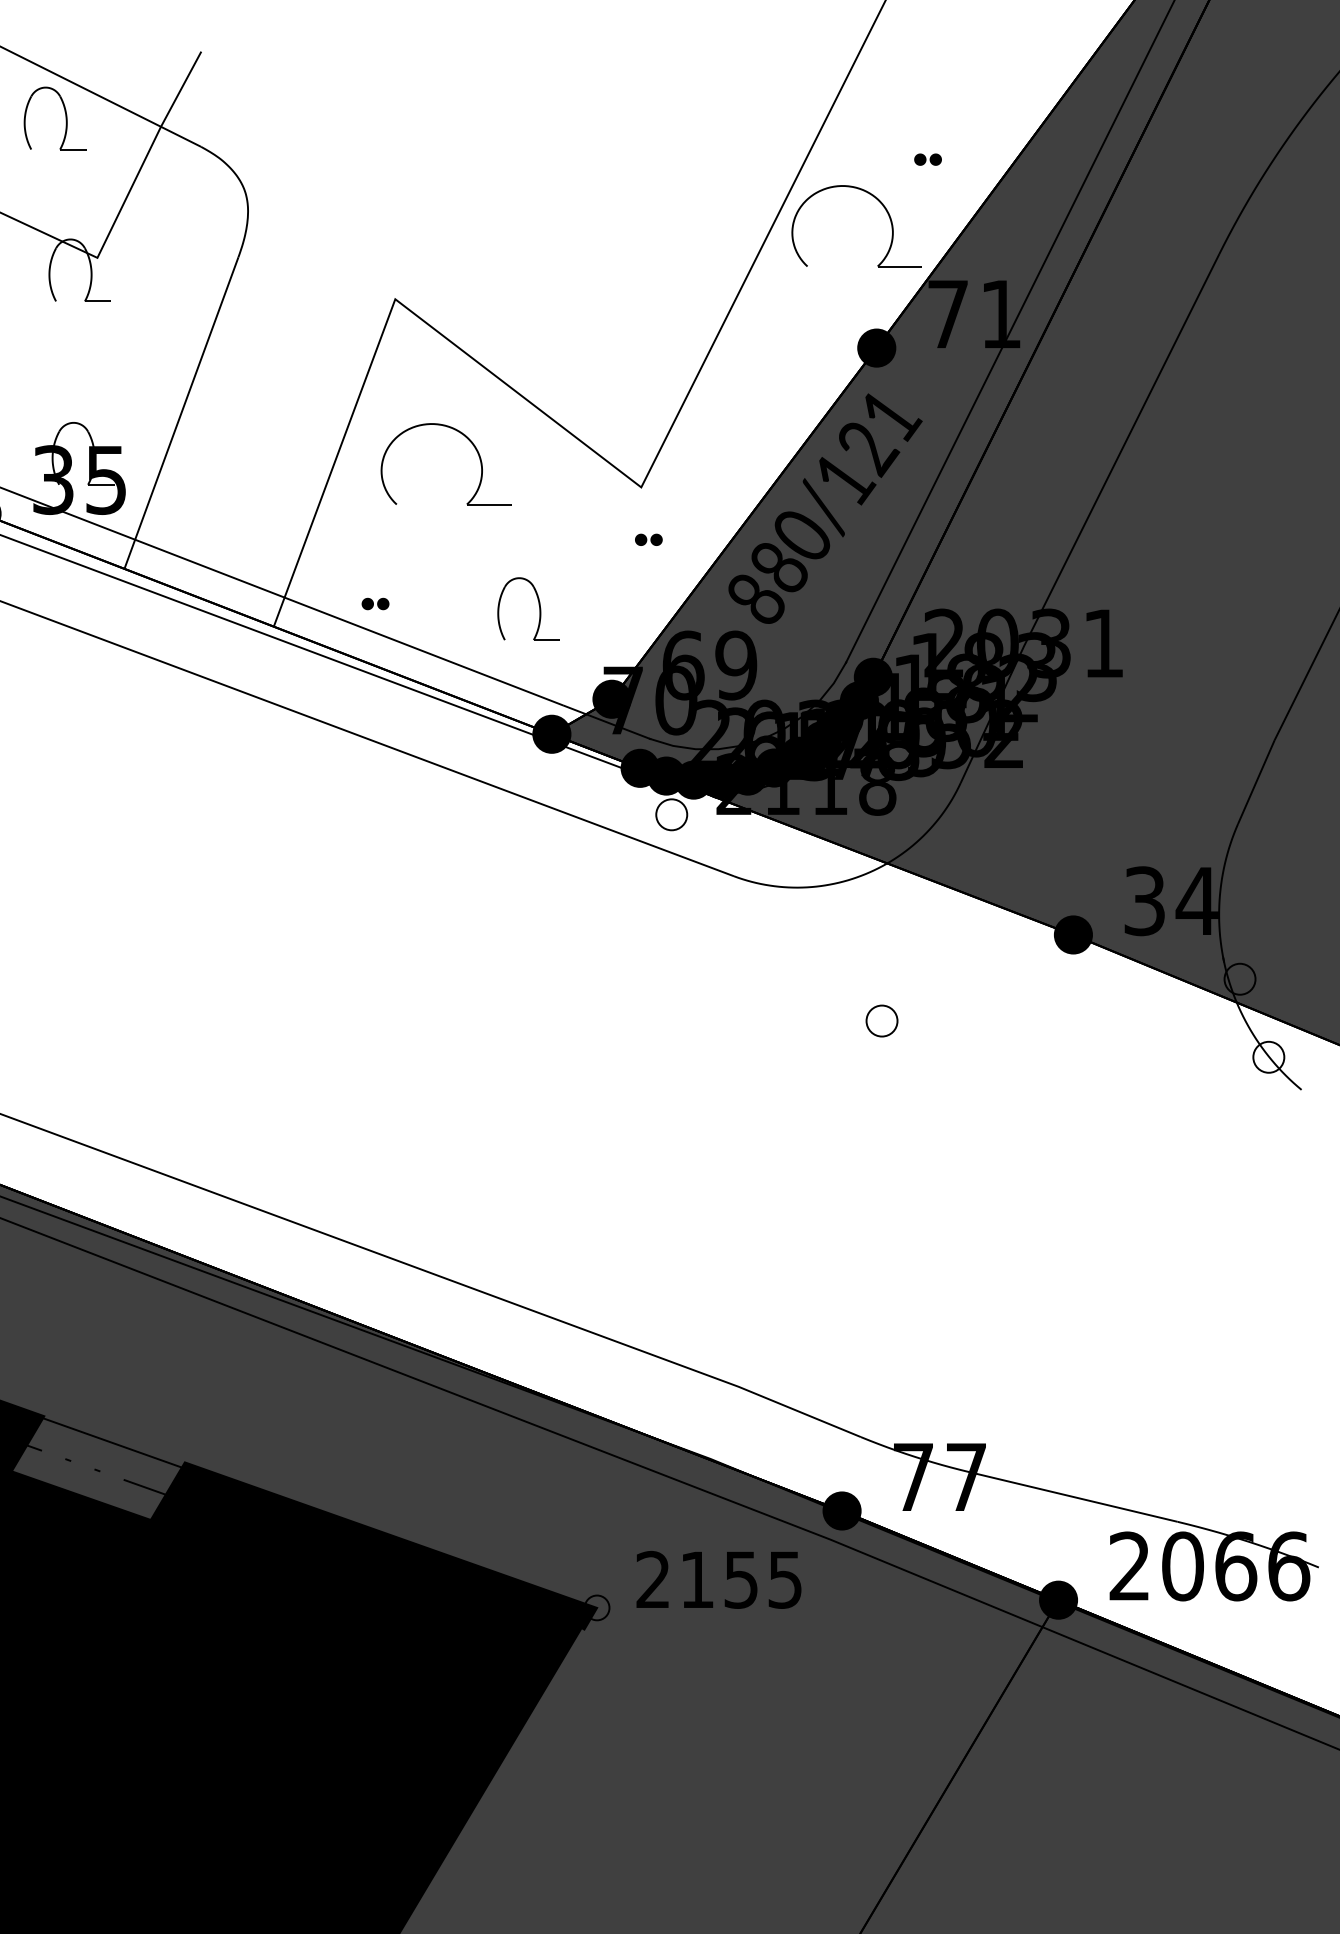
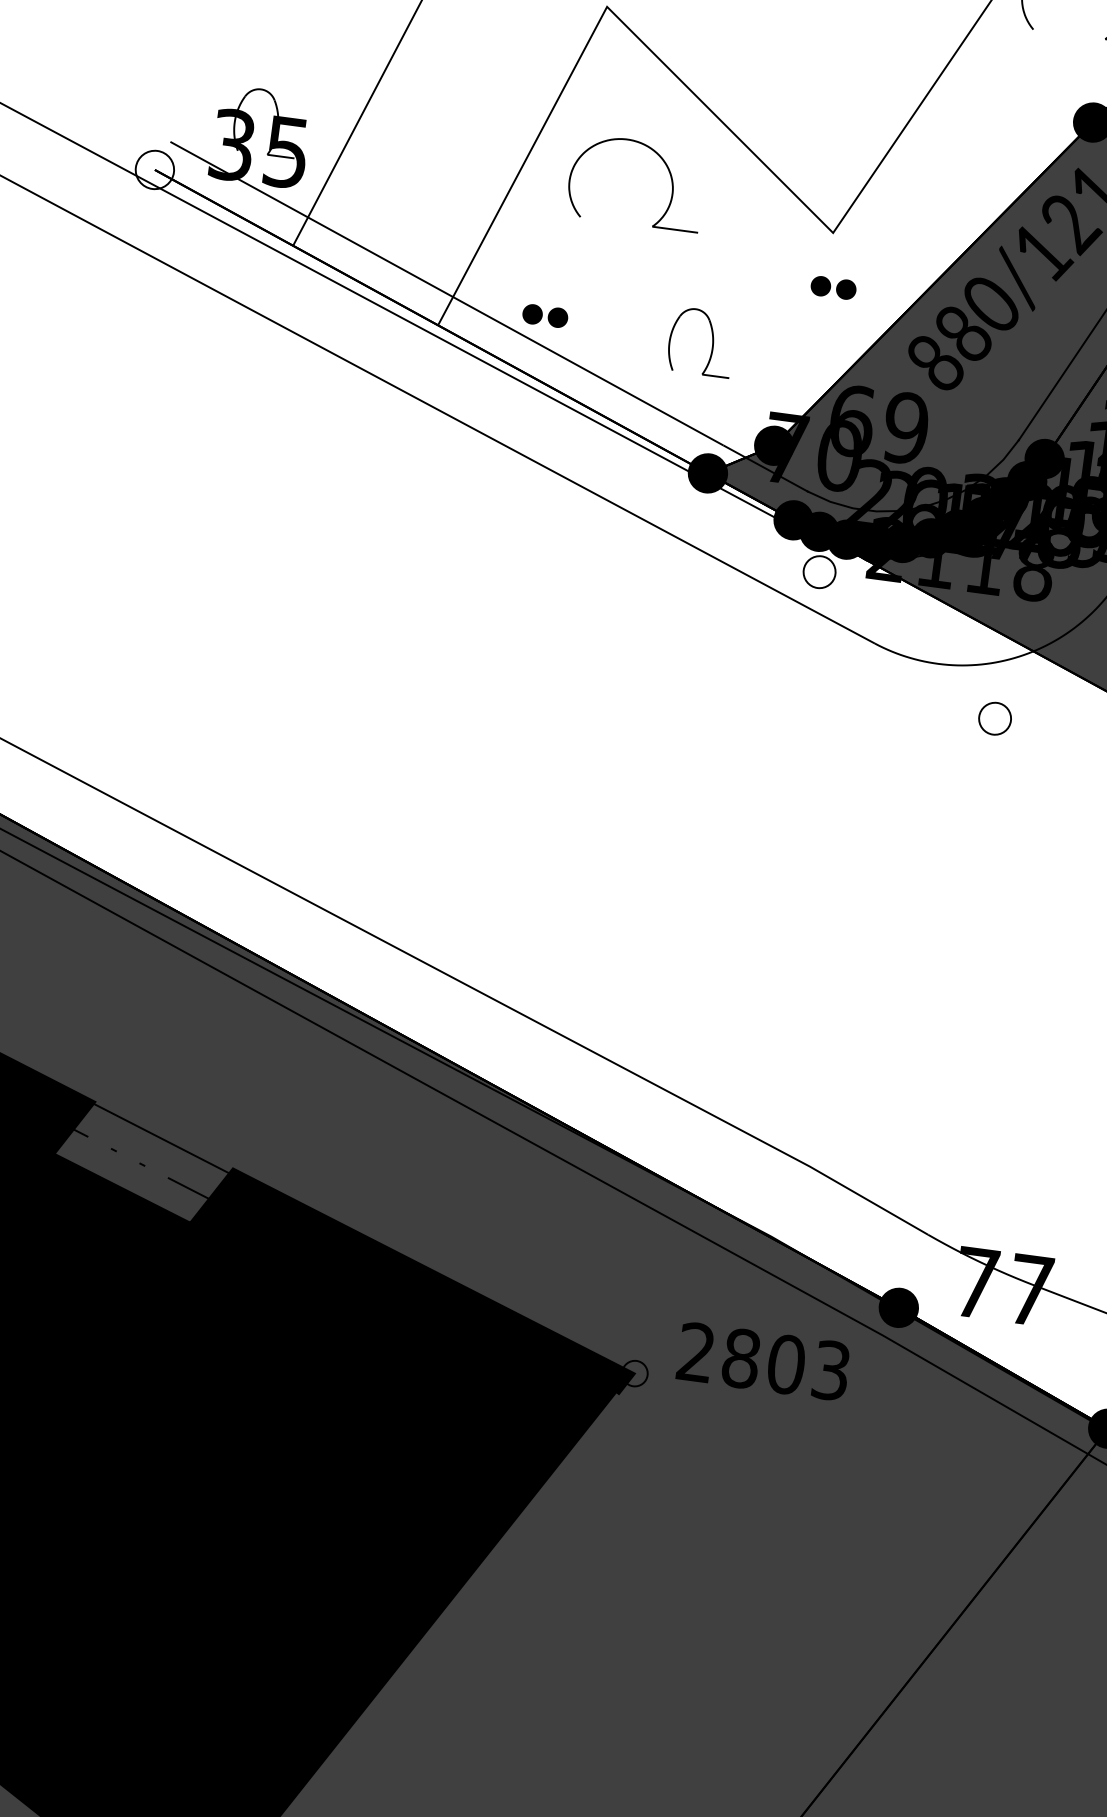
part: (648, 539) -> (833, 287), size x1.6
part: (375, 603) -> (545, 315), size x1.6
part: (881, 1020) -> (994, 718), moved
text: (740, 1579) -> (785, 1364), 2155 -> 2803

